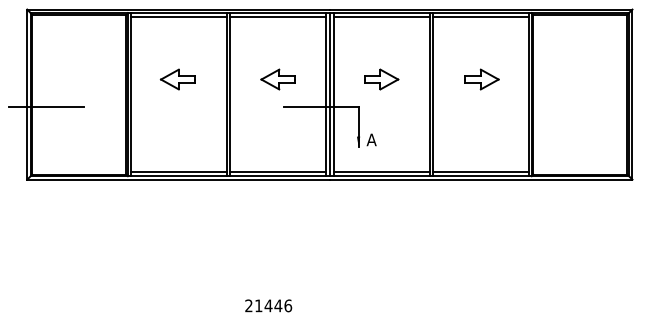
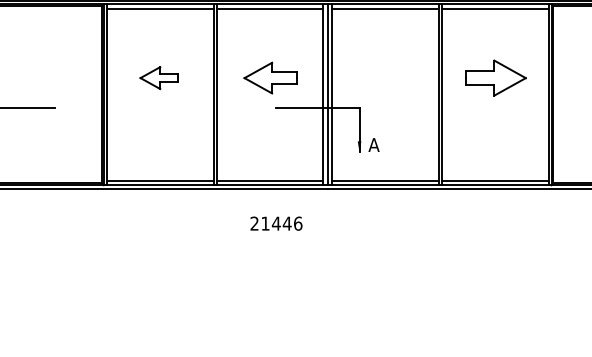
part: (277, 79) -> (269, 78), size x1.4
part: (381, 79) -> (384, 78), removed
part: (481, 79) -> (495, 78), size x1.6
text: (268, 305) -> (276, 223), moved

